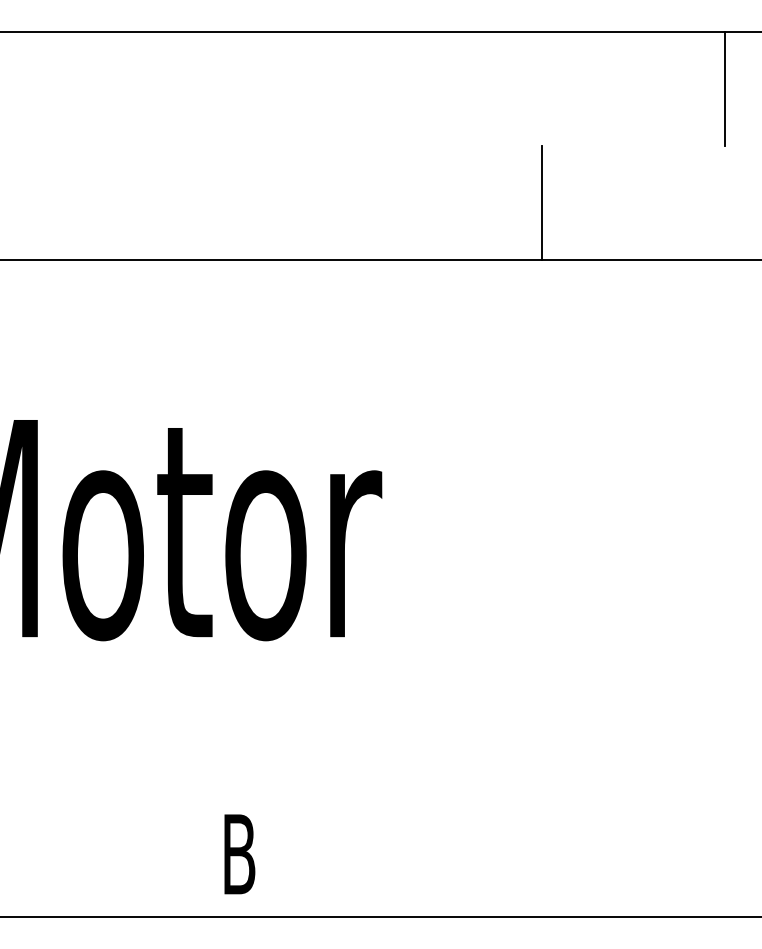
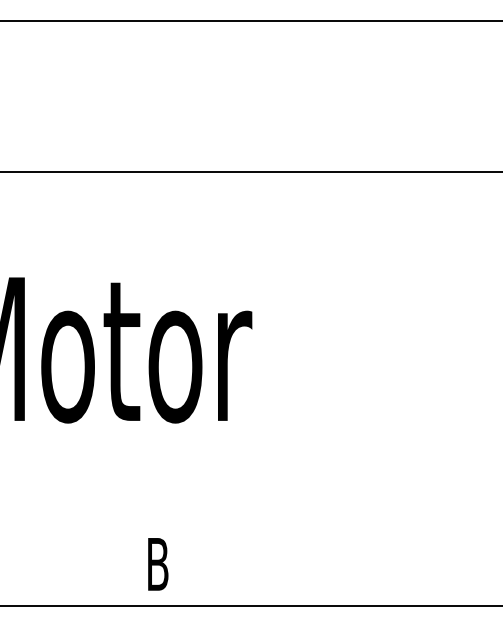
line: (724, 88) -> (478, 58), removed
line: (541, 201) -> (357, 133), removed

